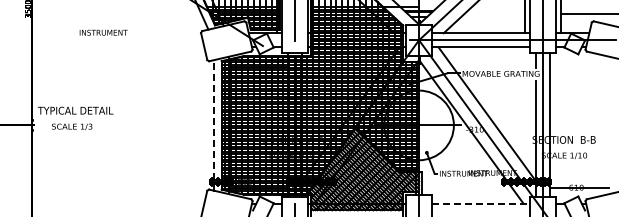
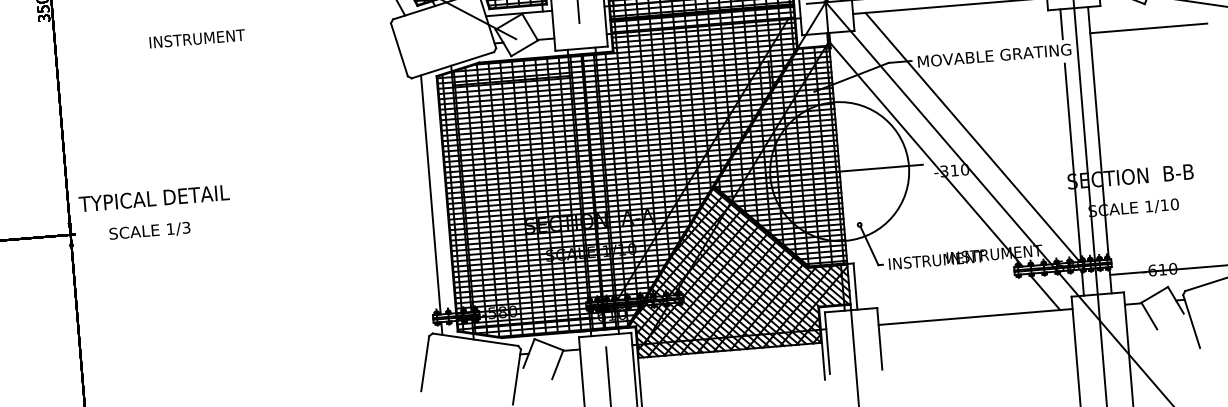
line: (578, 66) -> (1147, 28), added
line: (213, 119) -> (429, 193), dashed -> solid
line: (481, 203) -> (976, 316), dashed -> solid

